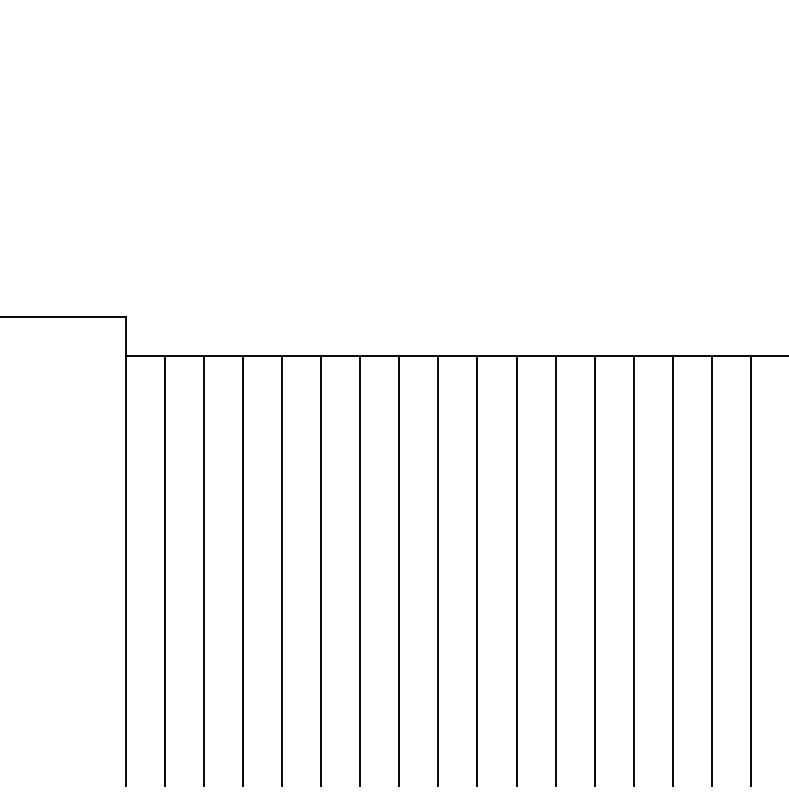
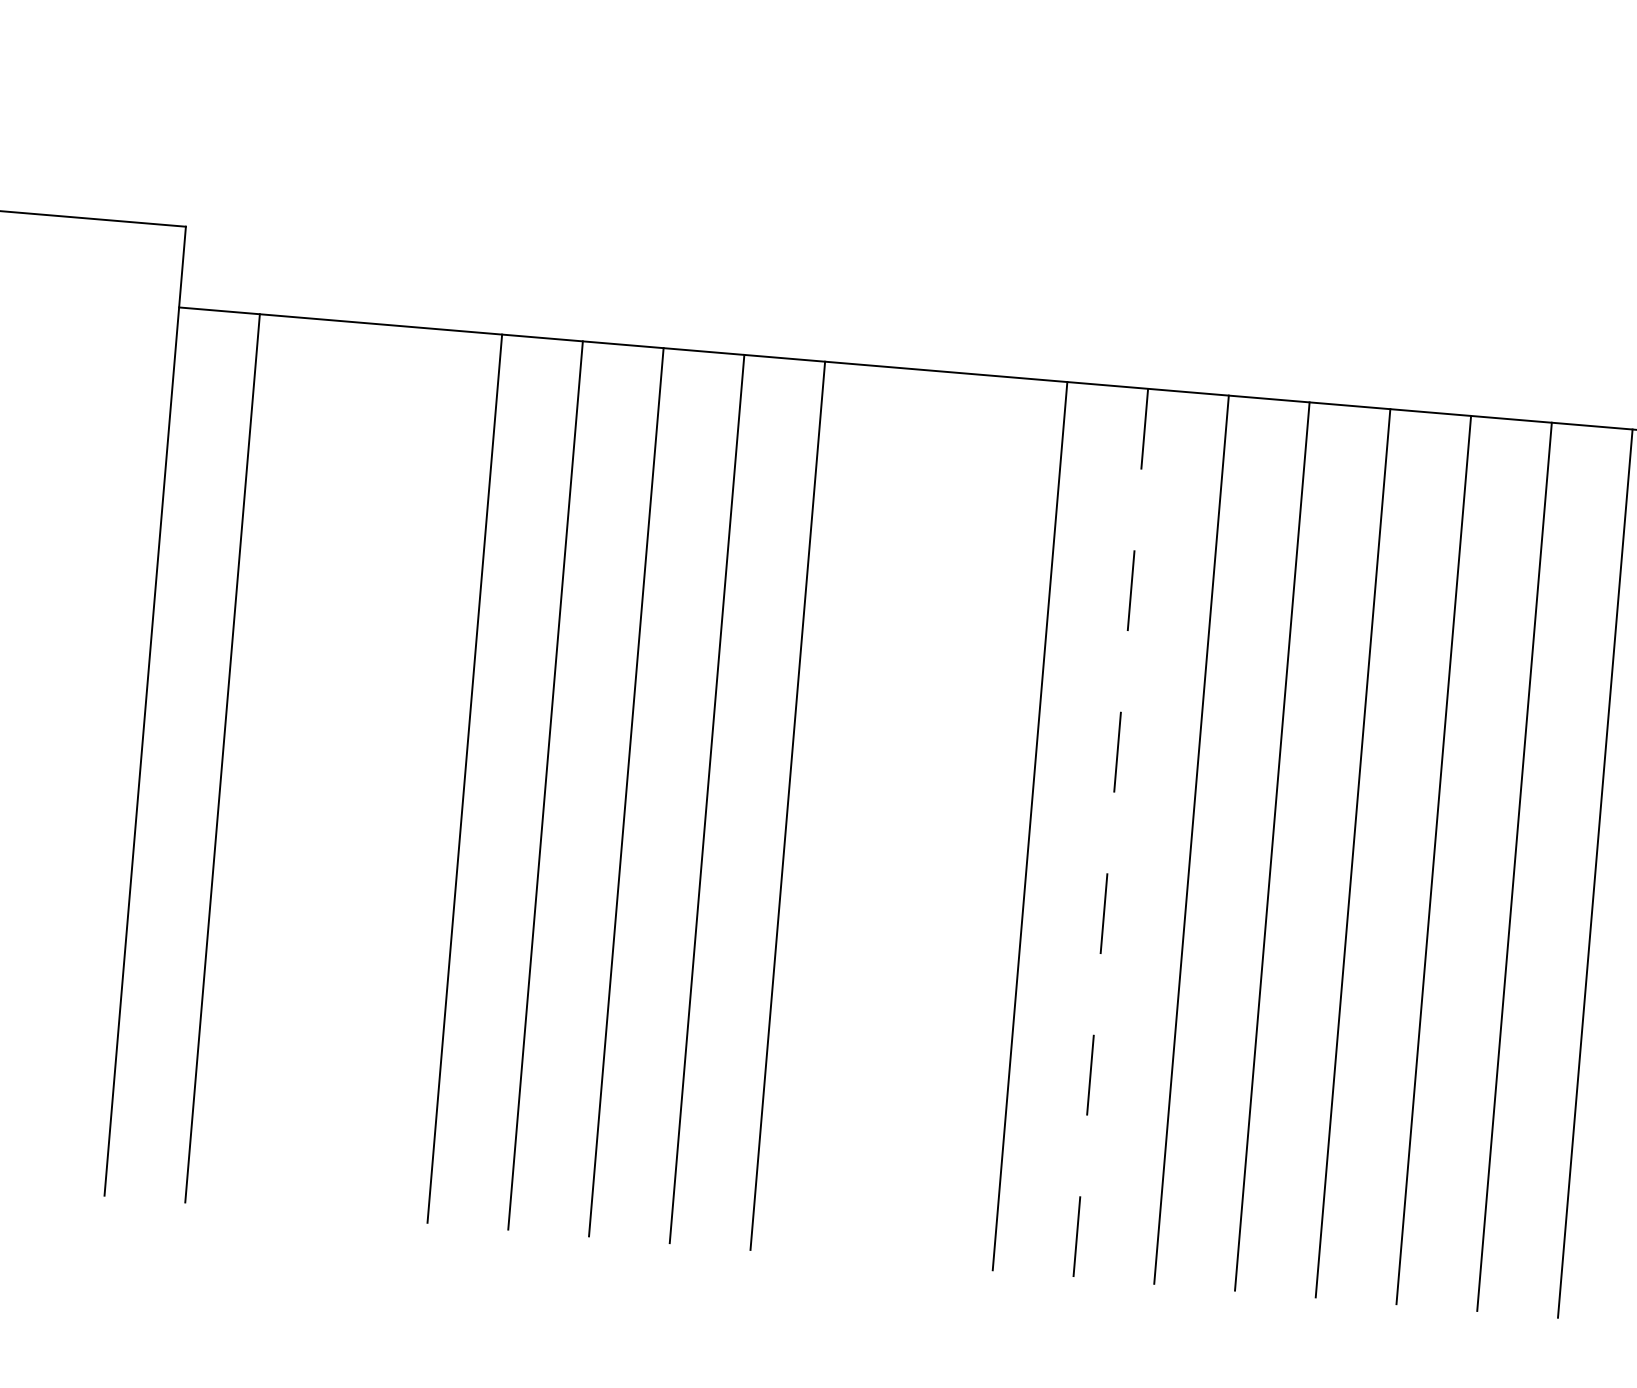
line: (204, 570) -> (304, 764), removed
line: (243, 570) -> (384, 771), removed
line: (477, 570) -> (868, 811), removed
line: (516, 570) -> (949, 818), removed
line: (594, 570) -> (1110, 832), solid -> dashed

